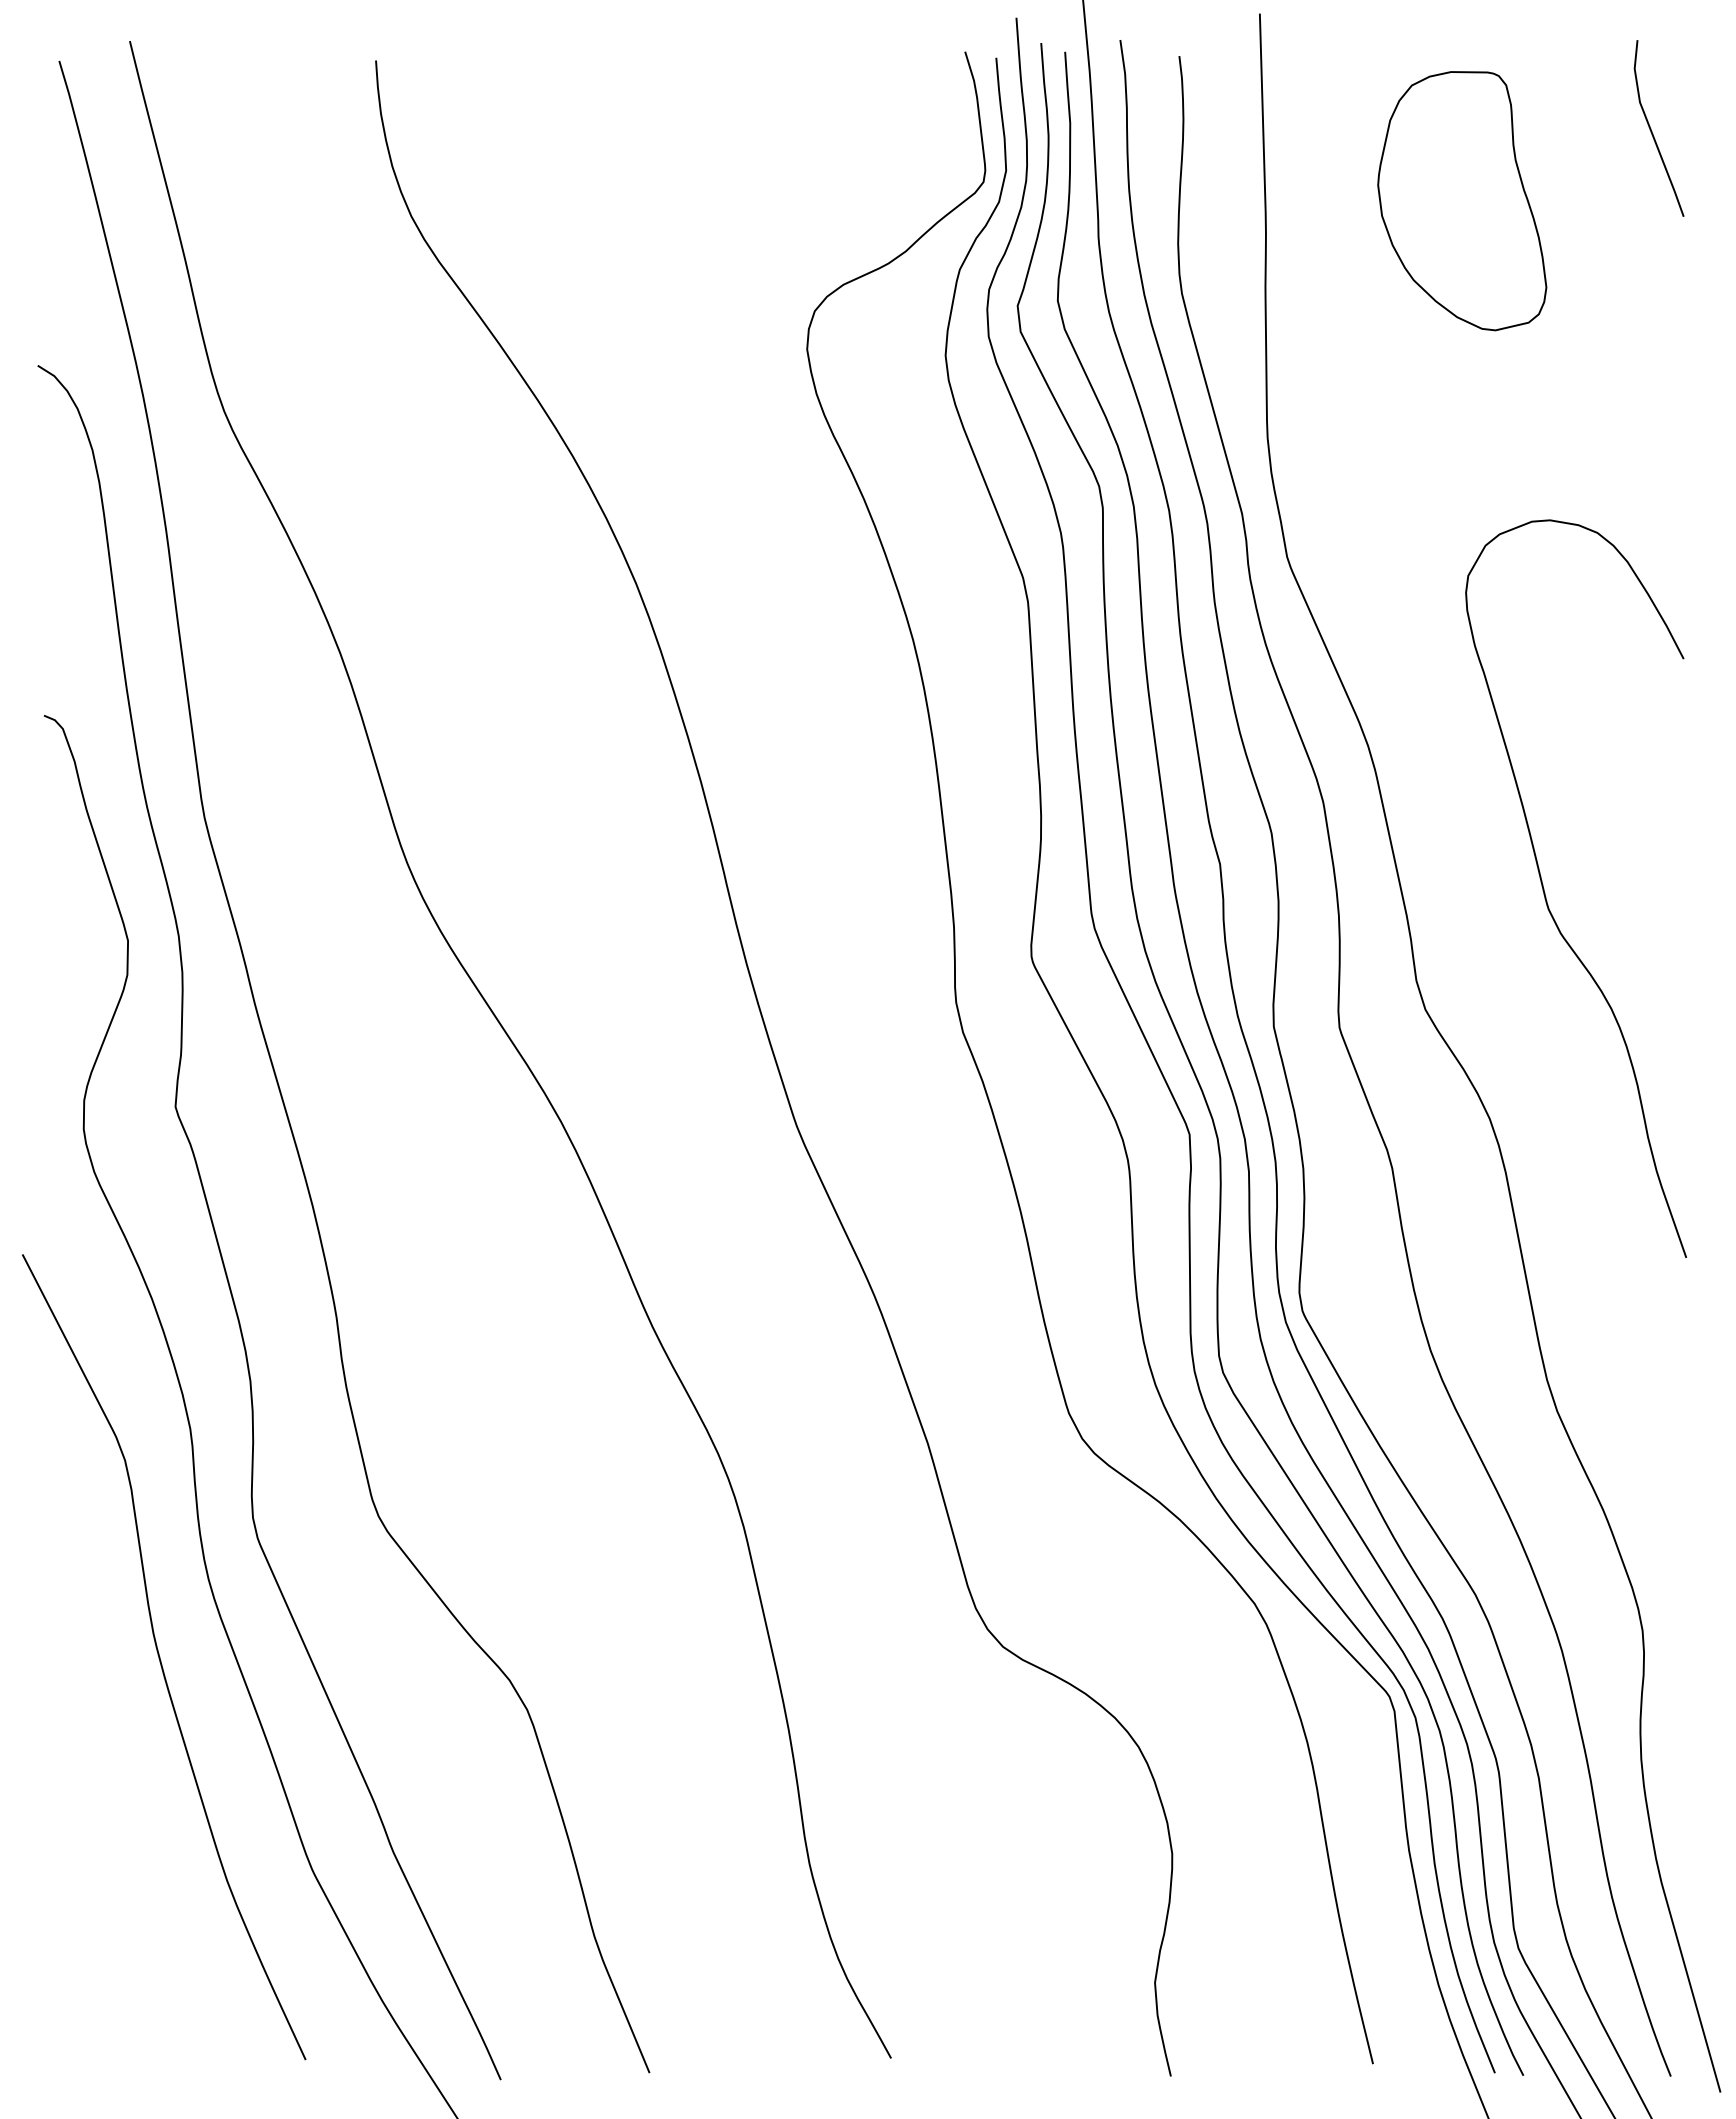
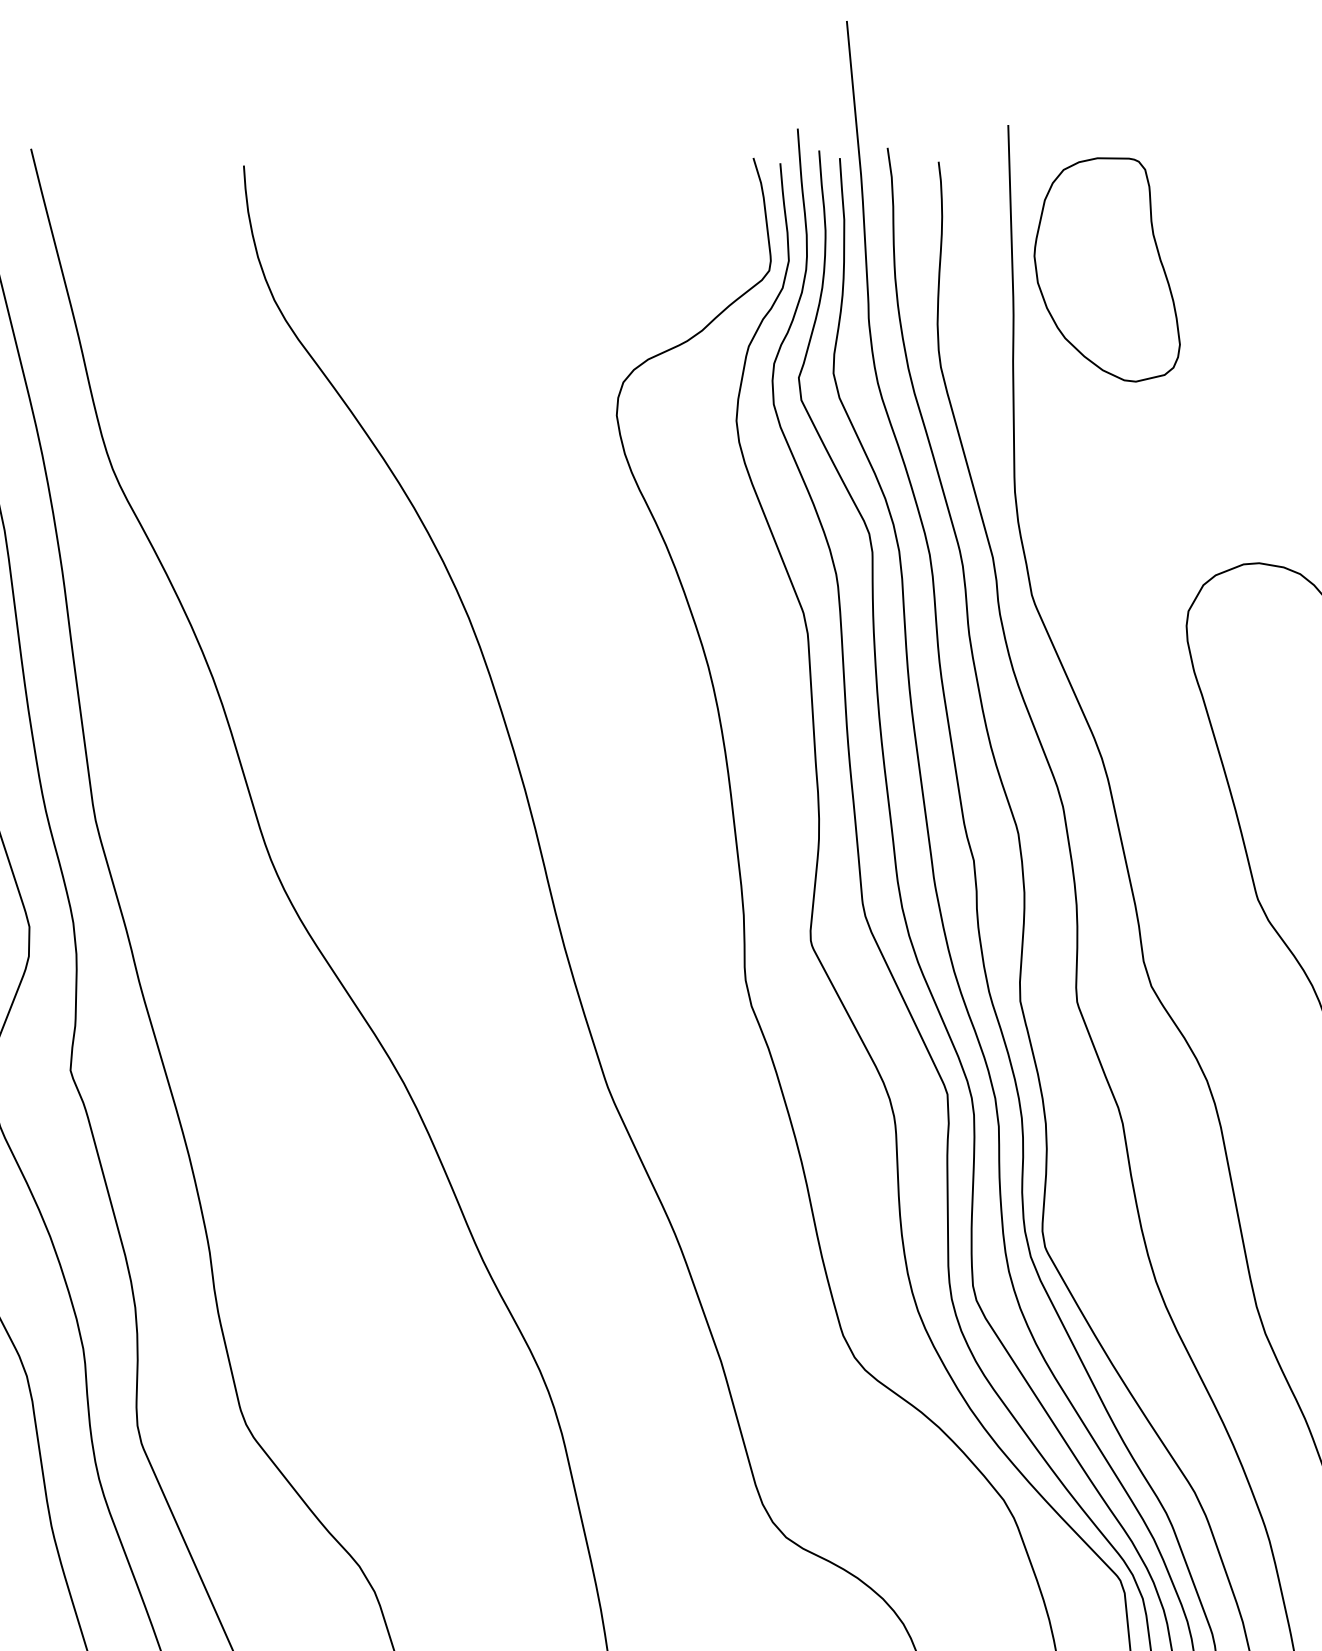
part: (1462, 201) -> (1107, 270), moved

